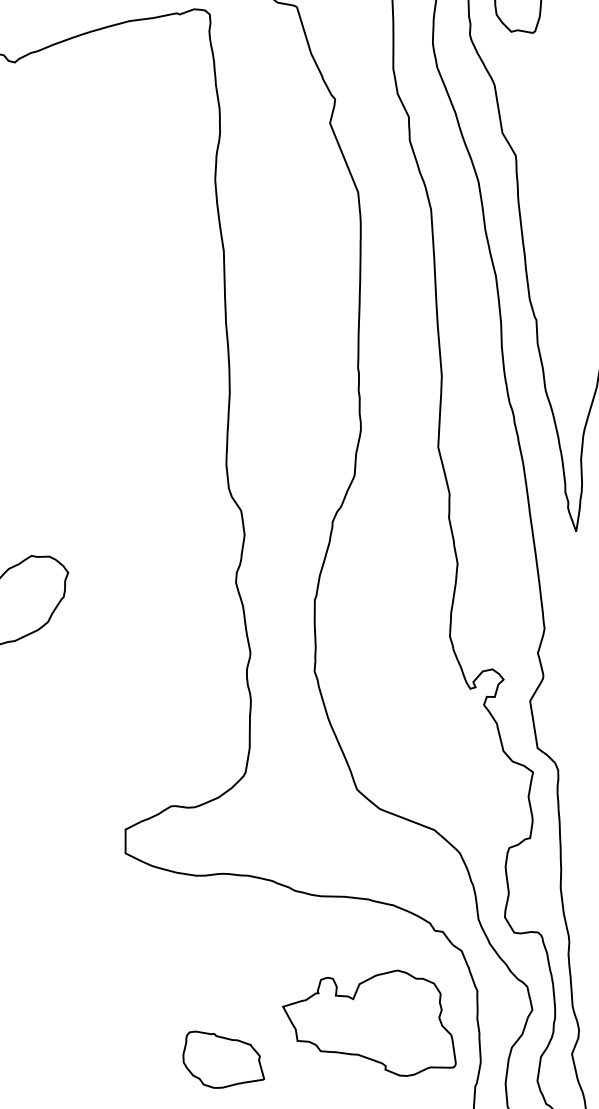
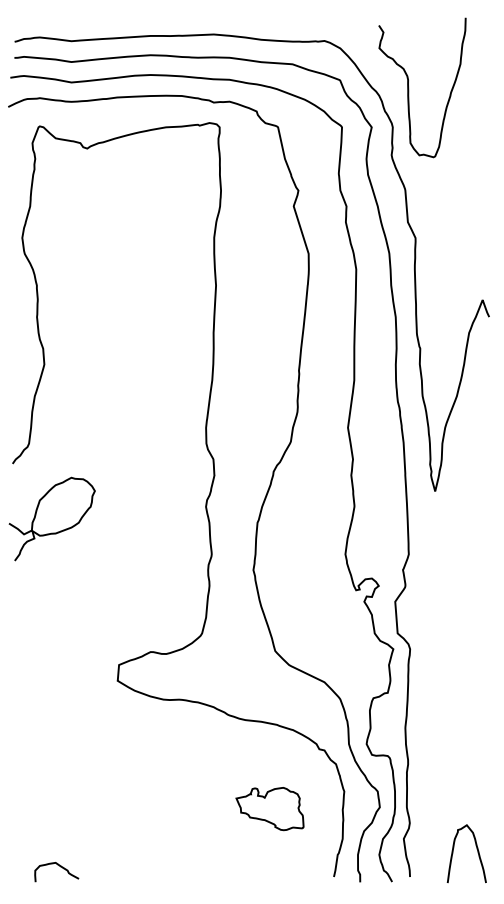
part: (367, 1025) -> (269, 808), size x0.6
part: (223, 1058) -> (171, 822), removed

